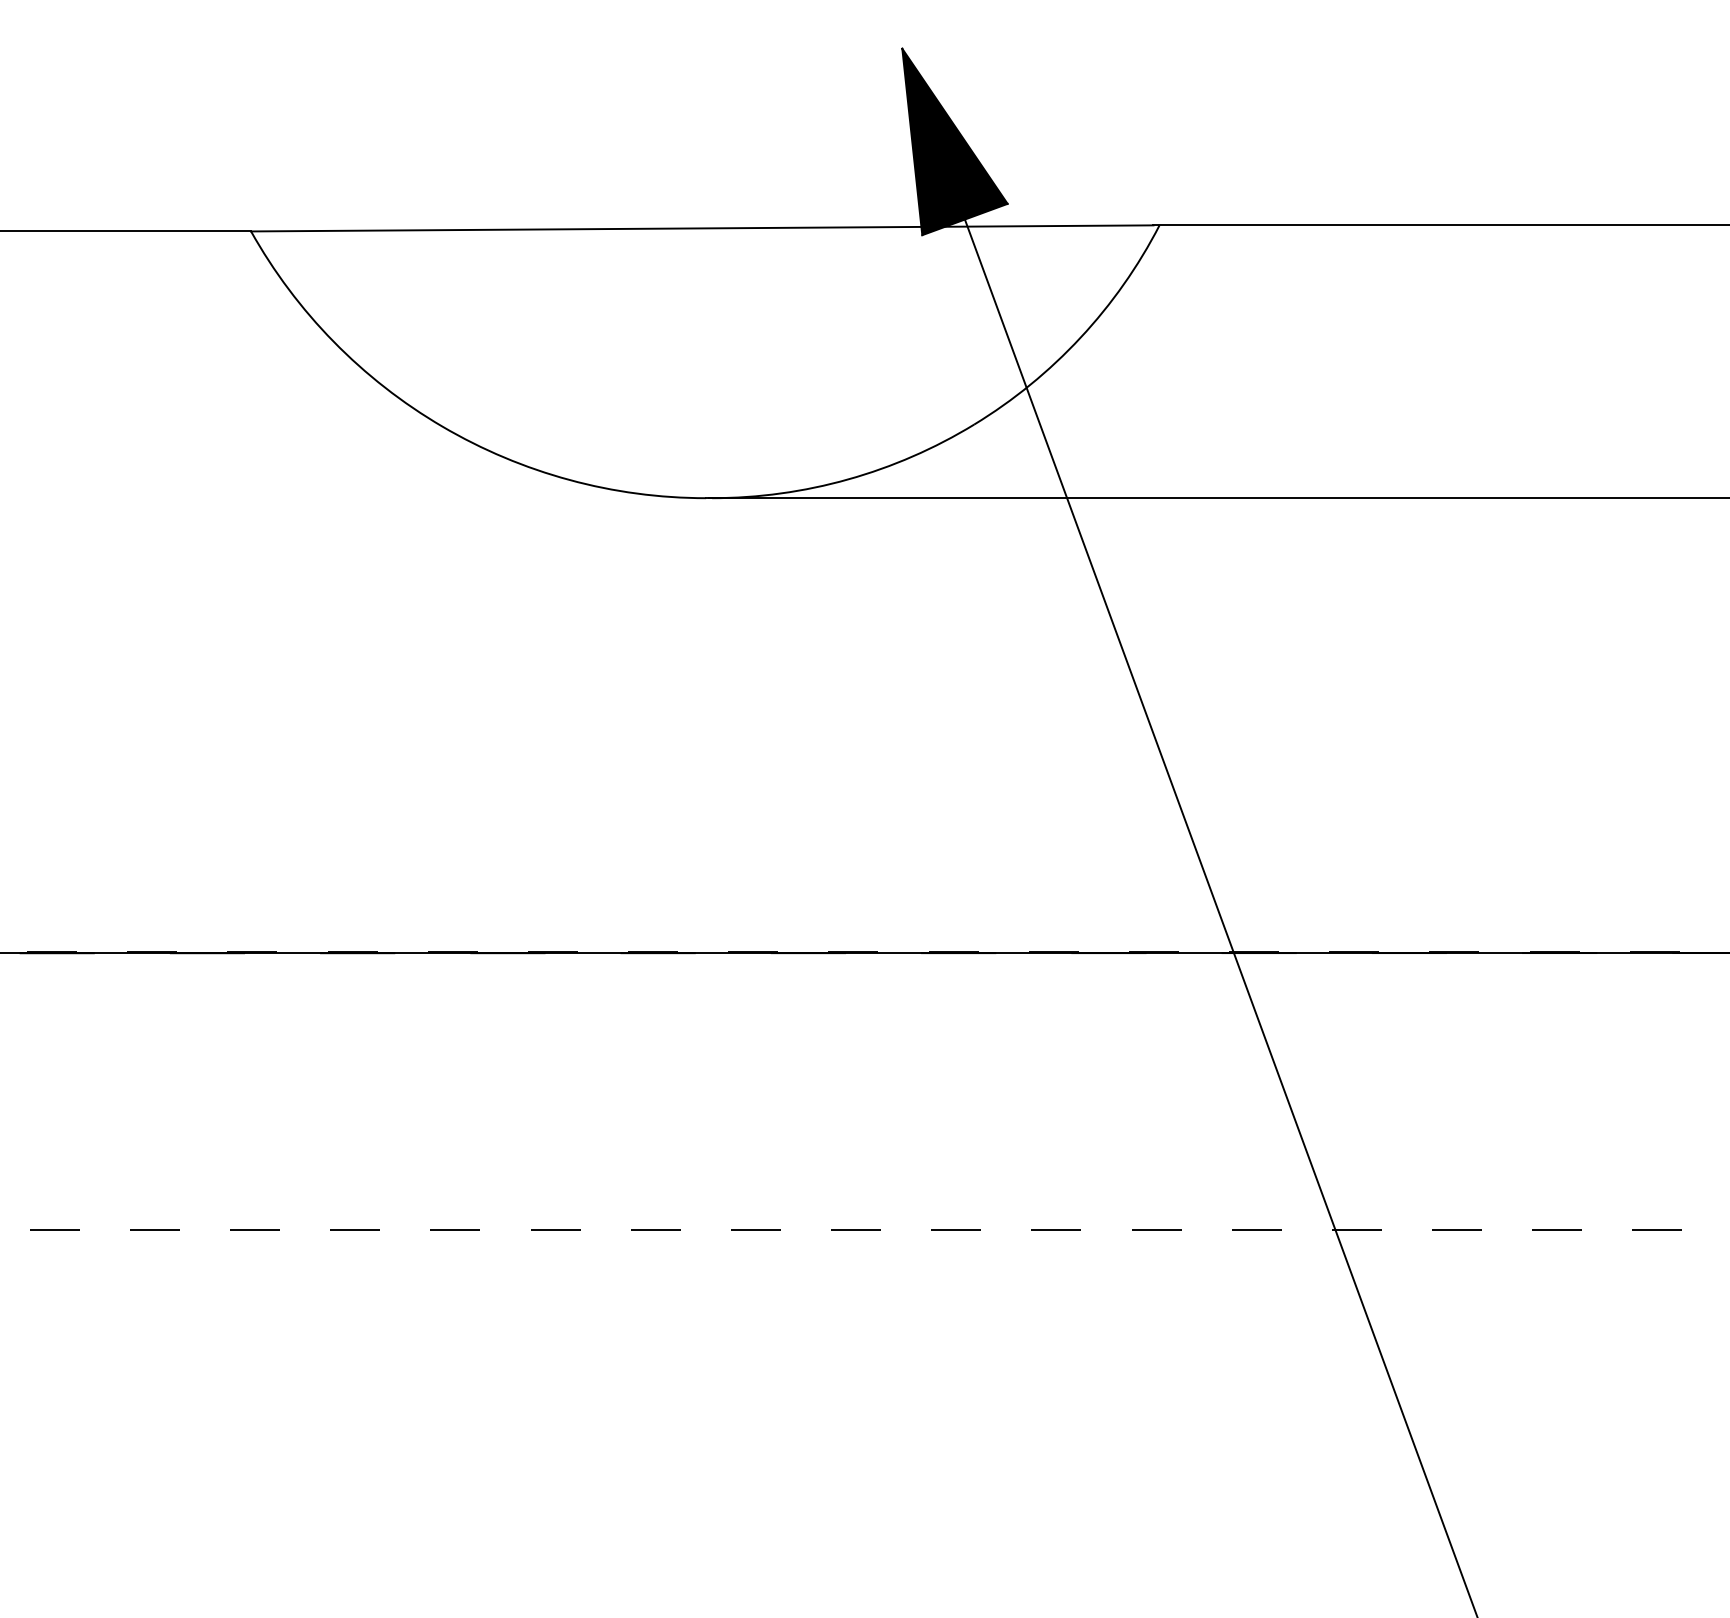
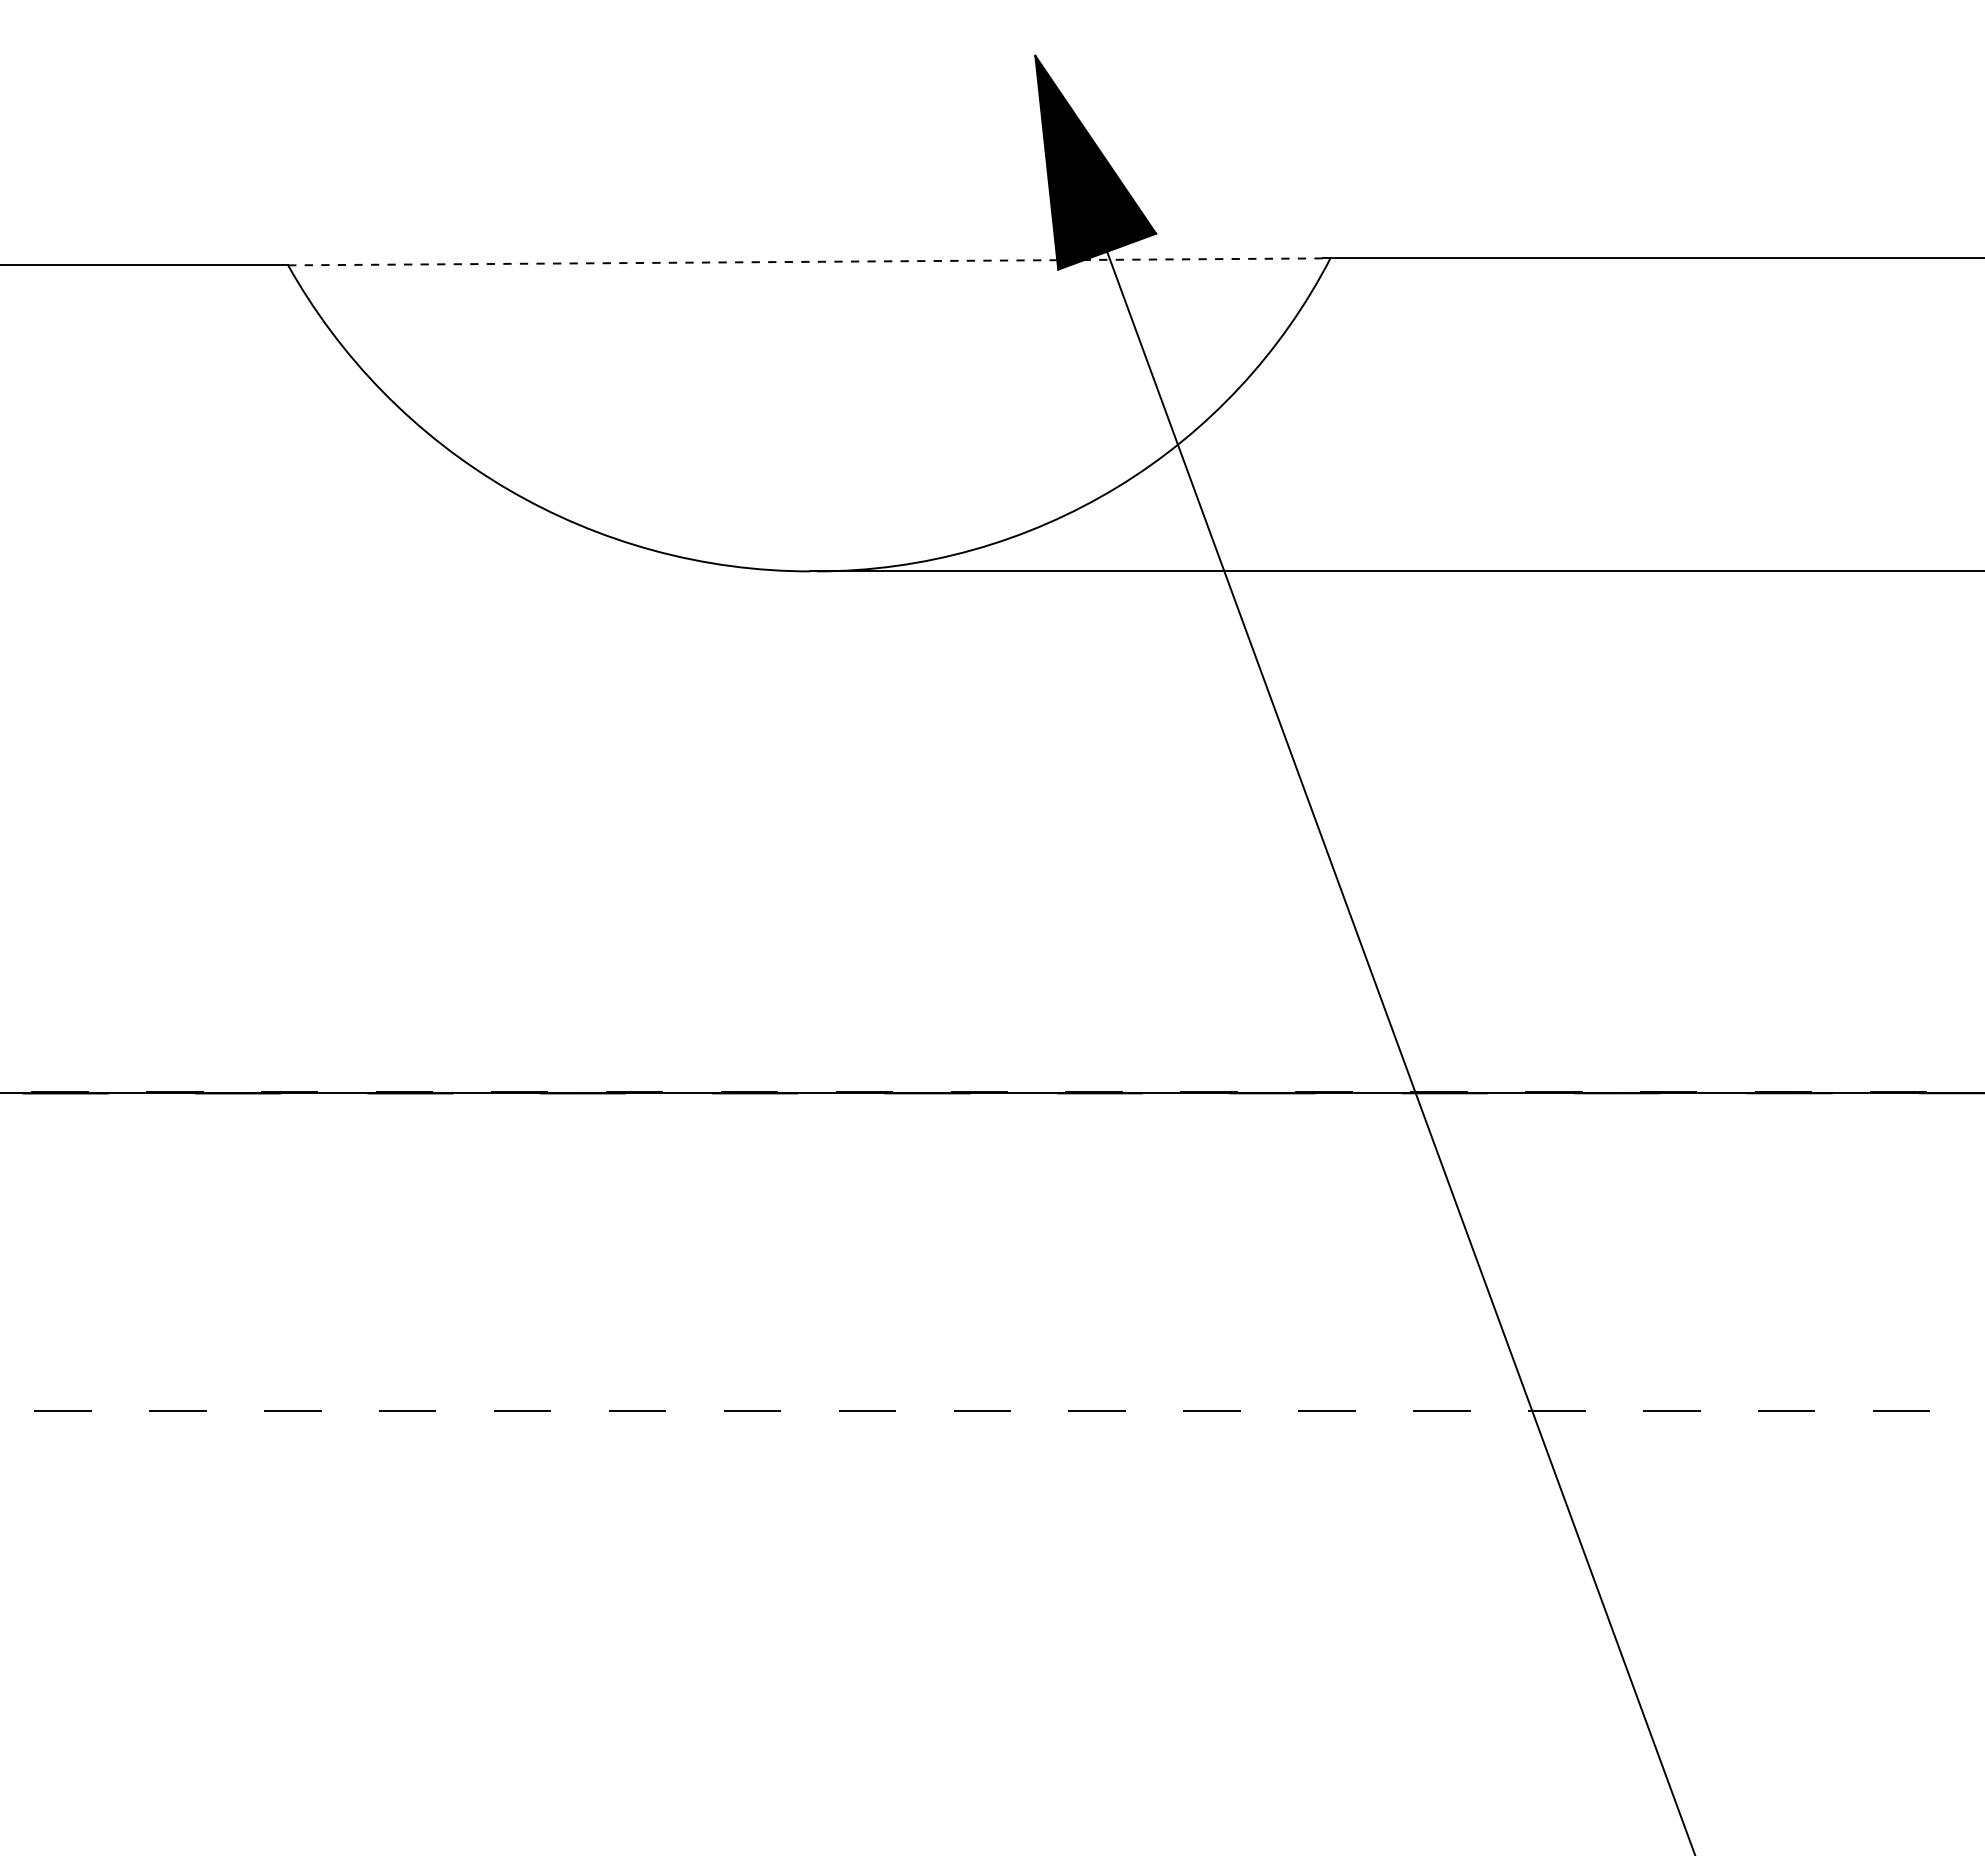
line: (702, 228) -> (805, 261), solid -> dashed

